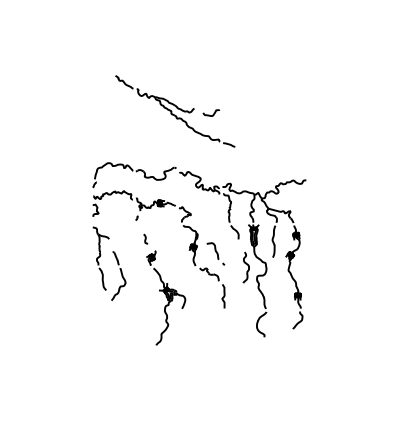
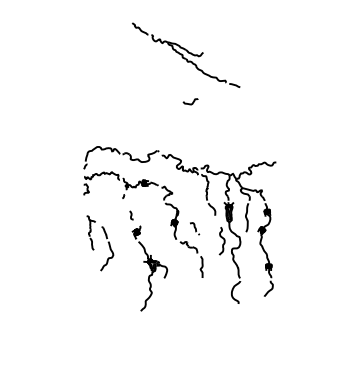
part: (175, 110) -> (186, 54), moved
part: (215, 253) -> (194, 228), size x0.6
part: (100, 258) -> (90, 232), size x0.6

